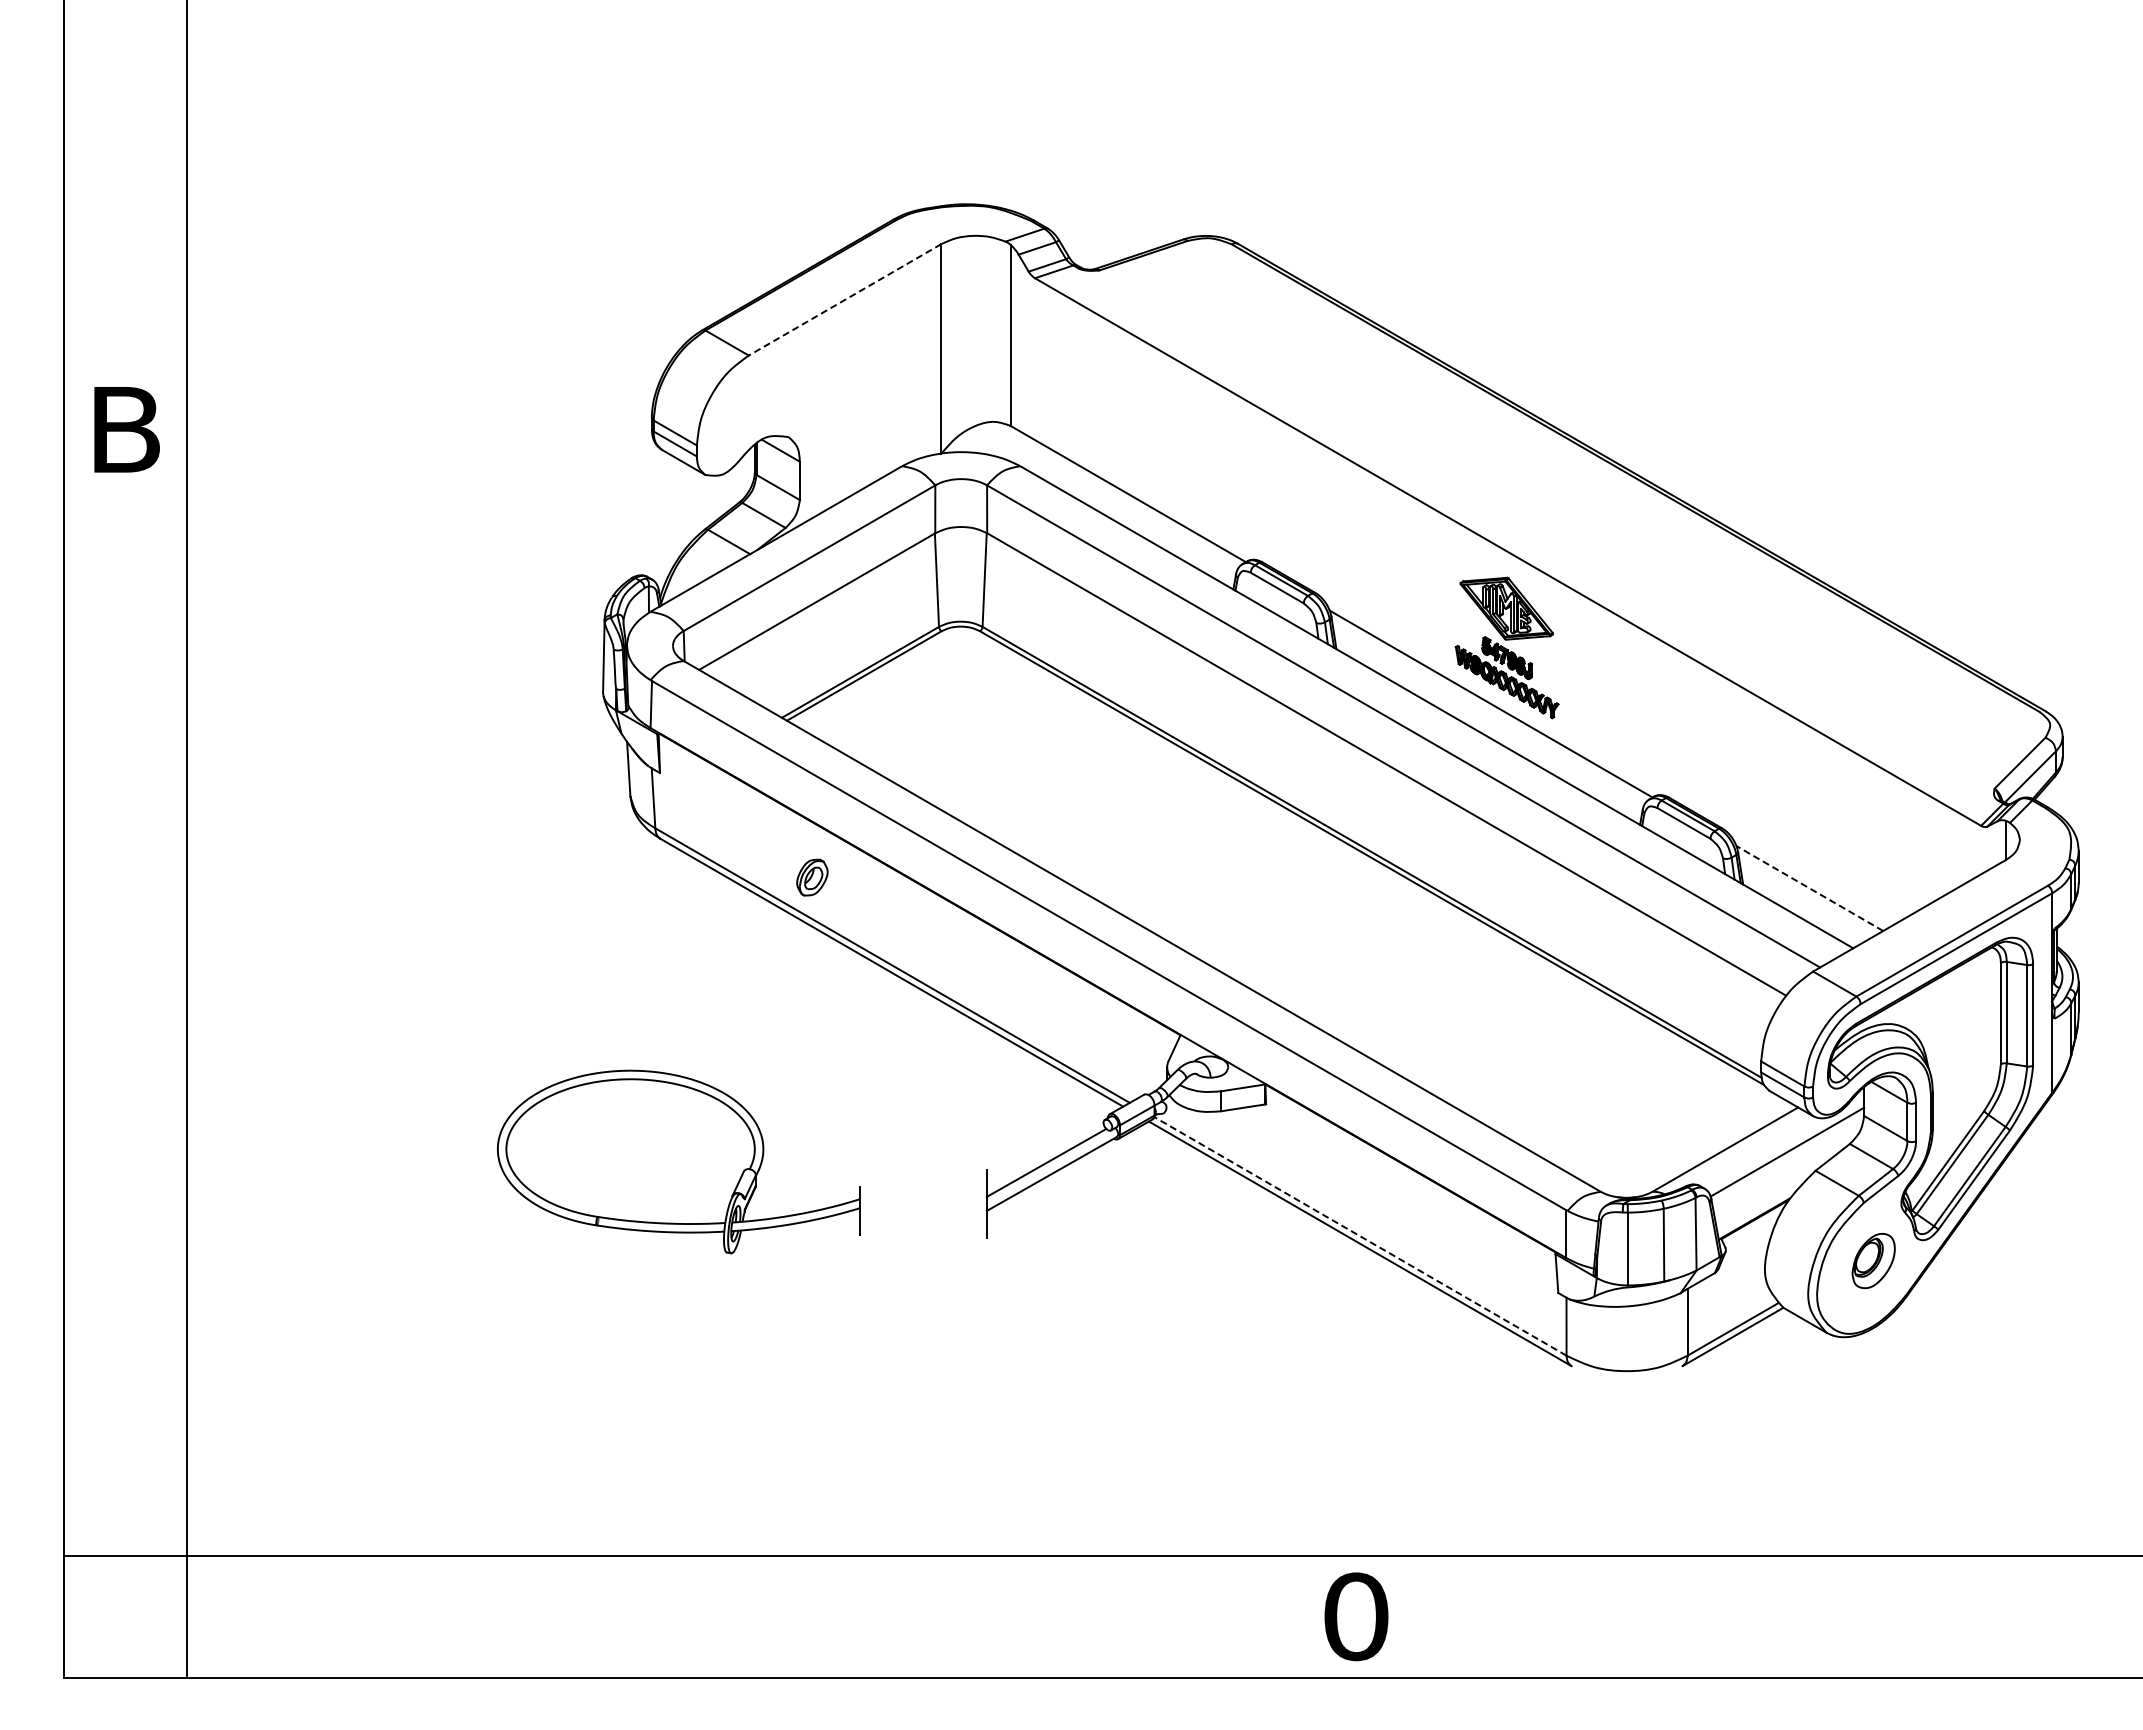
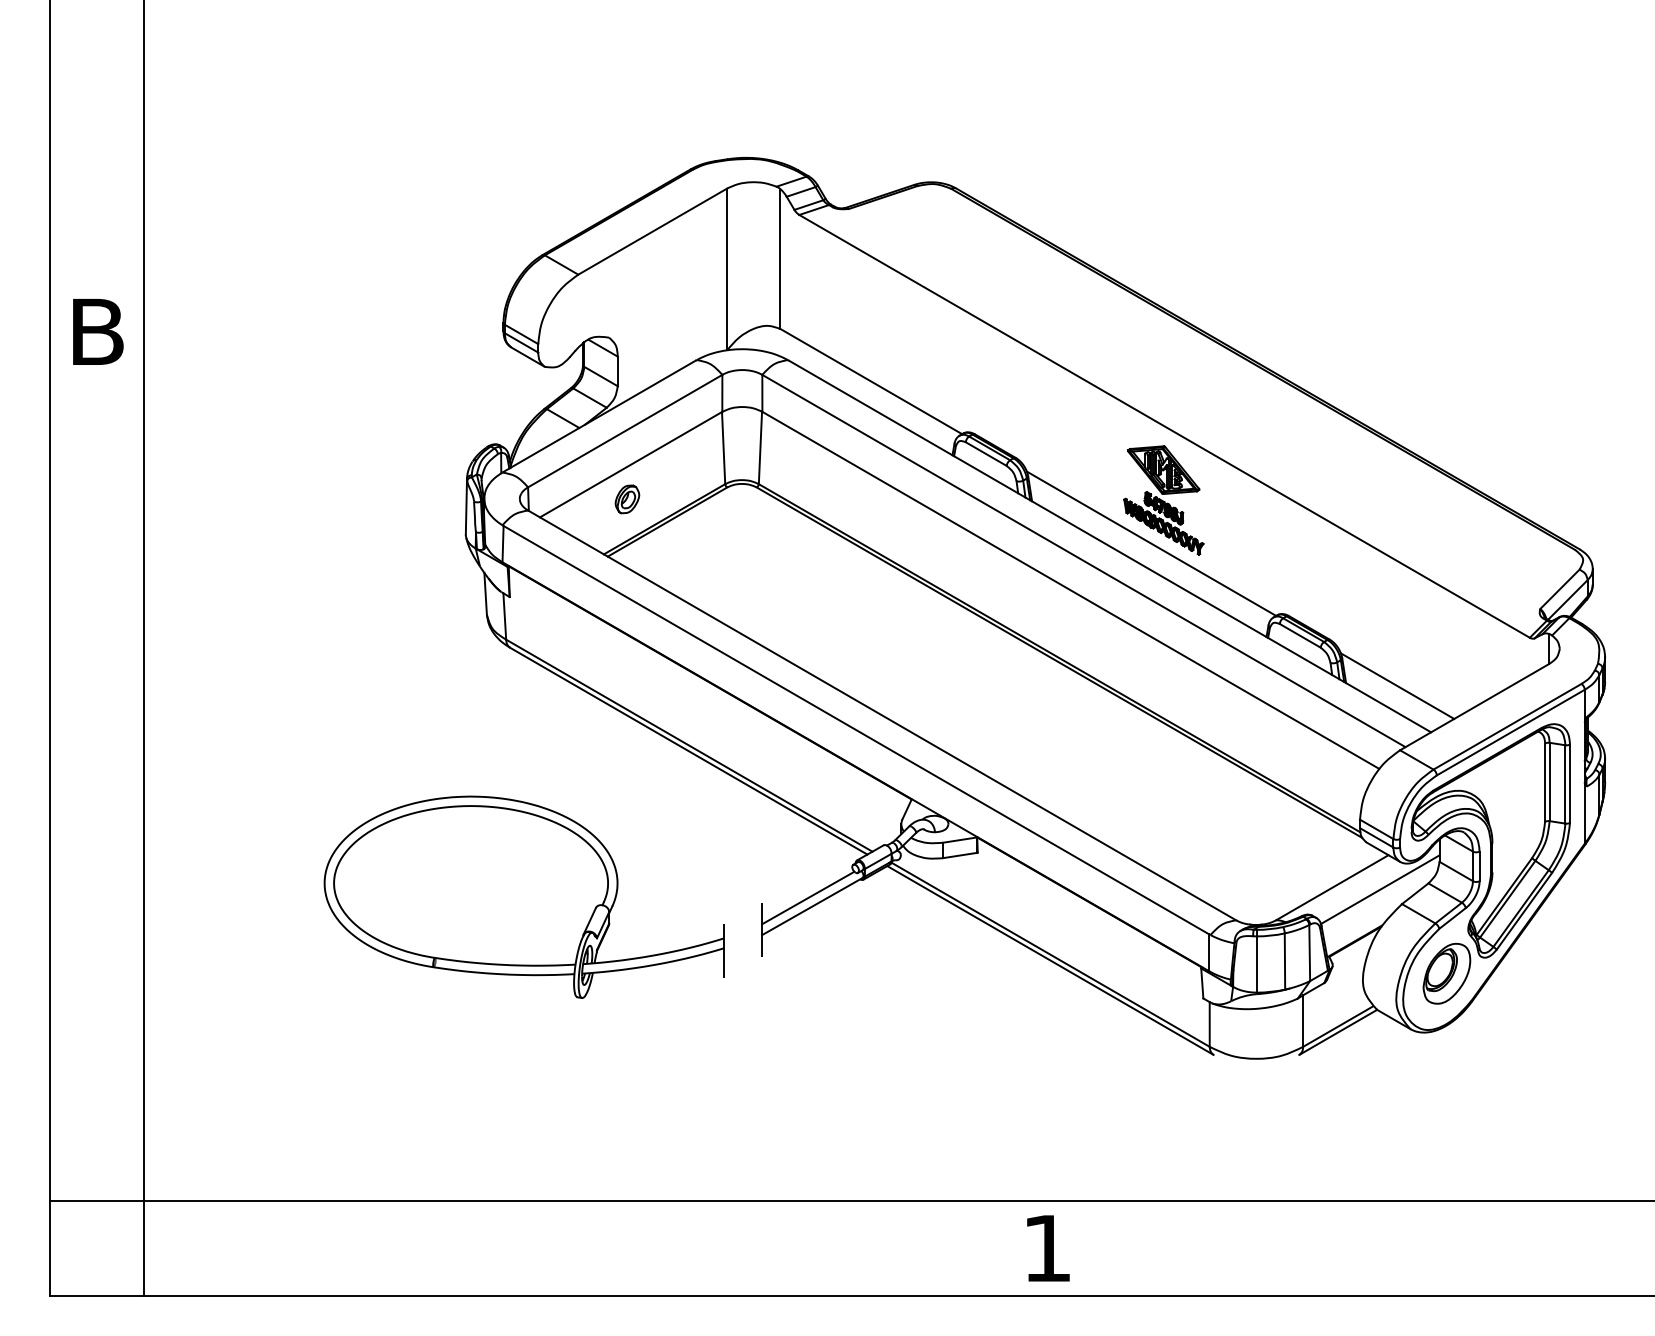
line: (844, 300) -> (652, 232), dashed -> solid
part: (812, 877) -> (627, 499), moved
line: (1809, 888) -> (1397, 686), dashed -> solid
part: (678, 1161) -> (524, 896), size x1.43
line: (1359, 1236) -> (1049, 954), dashed -> solid
part: (1873, 1260) -> (1446, 973), size x1.43
text: (1356, 1616) -> (1047, 1248), 0 -> 1

